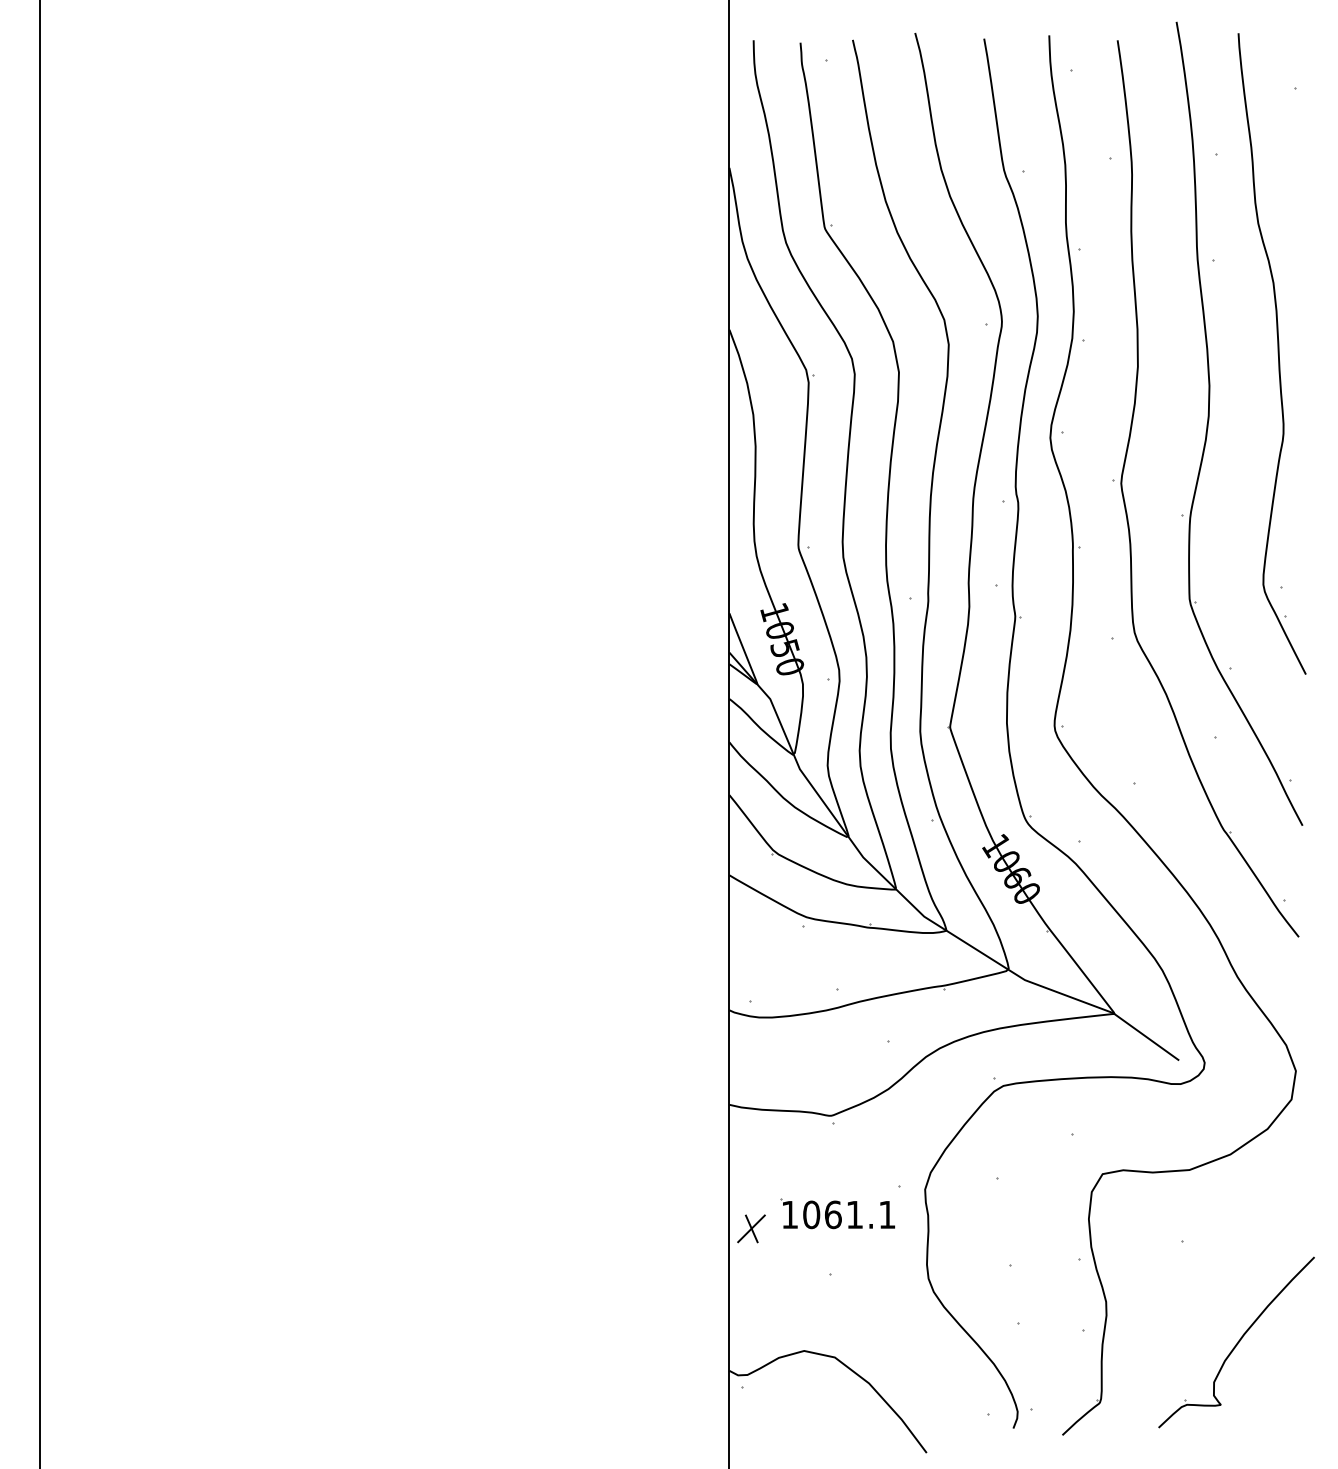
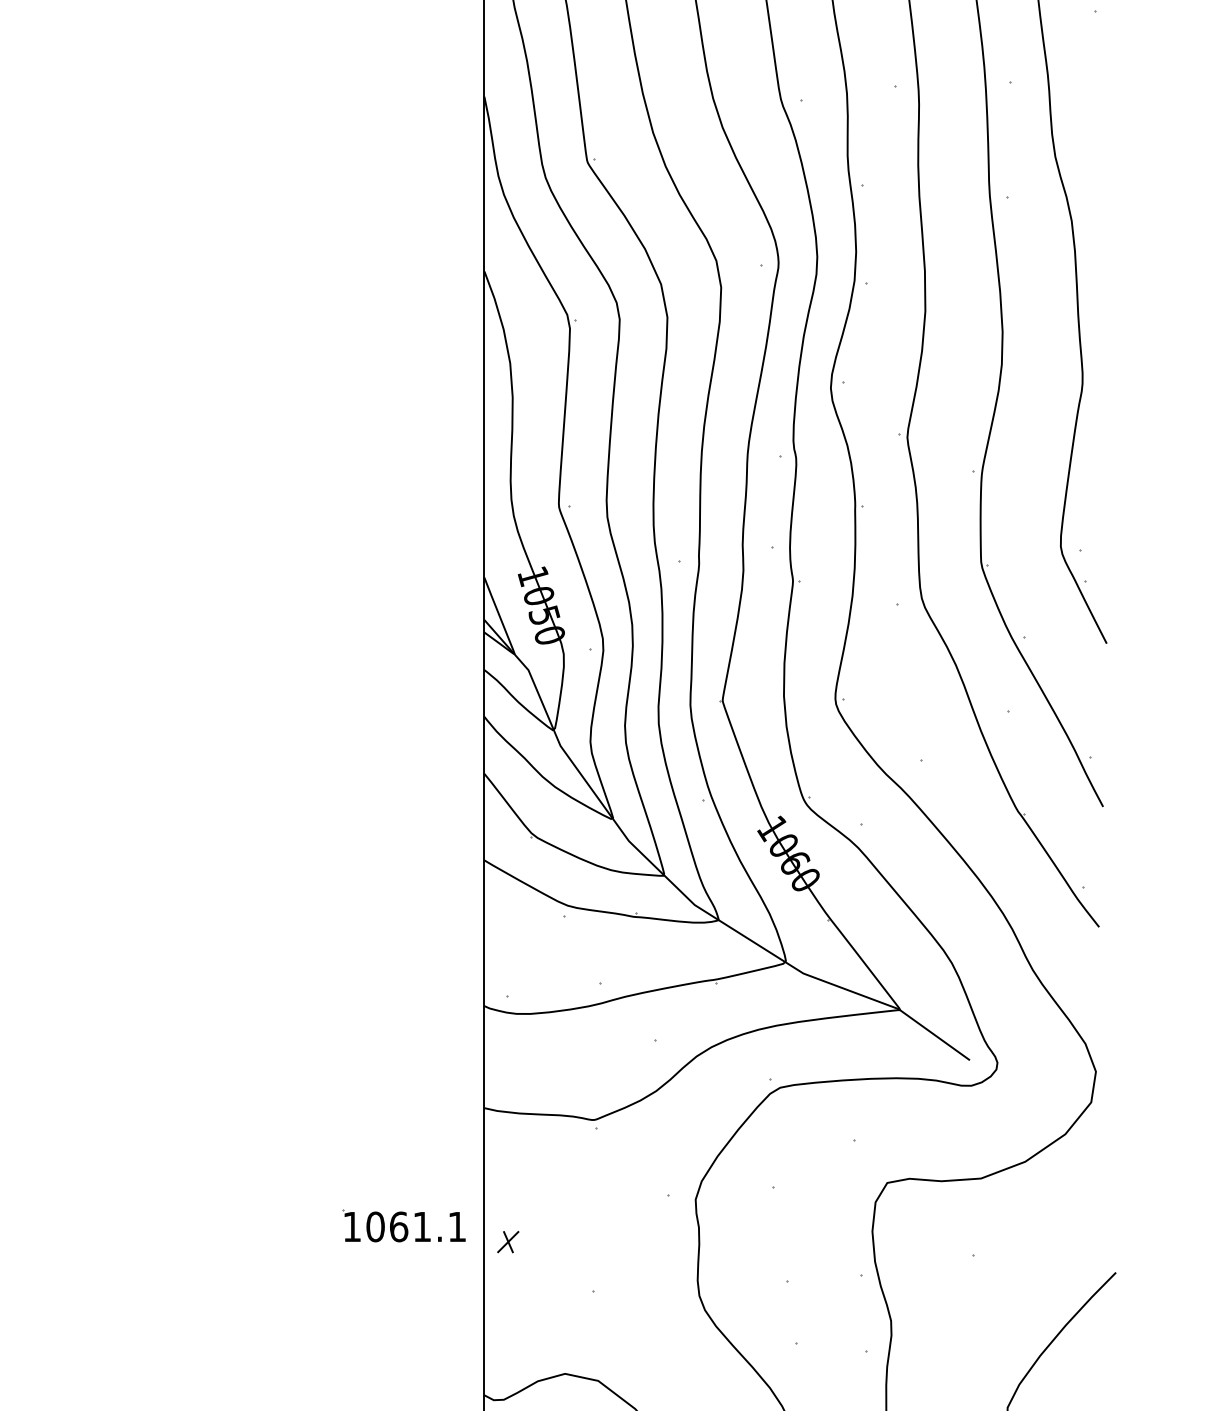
part: (837, 1213) -> (403, 1225), moved
part: (751, 1228) -> (508, 1241), size x0.7

